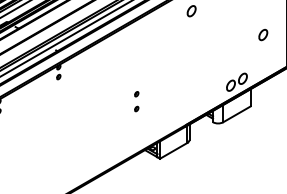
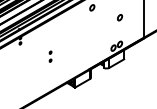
part: (264, 34) -> (120, 17), moved
part: (136, 101) -> (50, 56), moved

